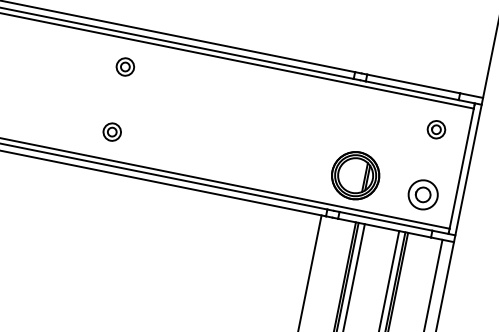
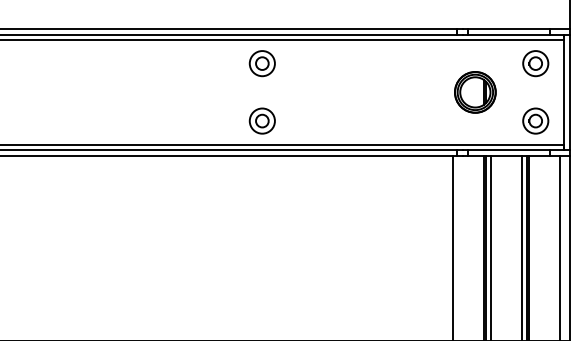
part: (124, 66) -> (261, 63), size x1.67
part: (436, 129) -> (535, 63), size x1.67
part: (111, 131) -> (261, 120), size x1.67
part: (355, 175) -> (475, 92), moved

